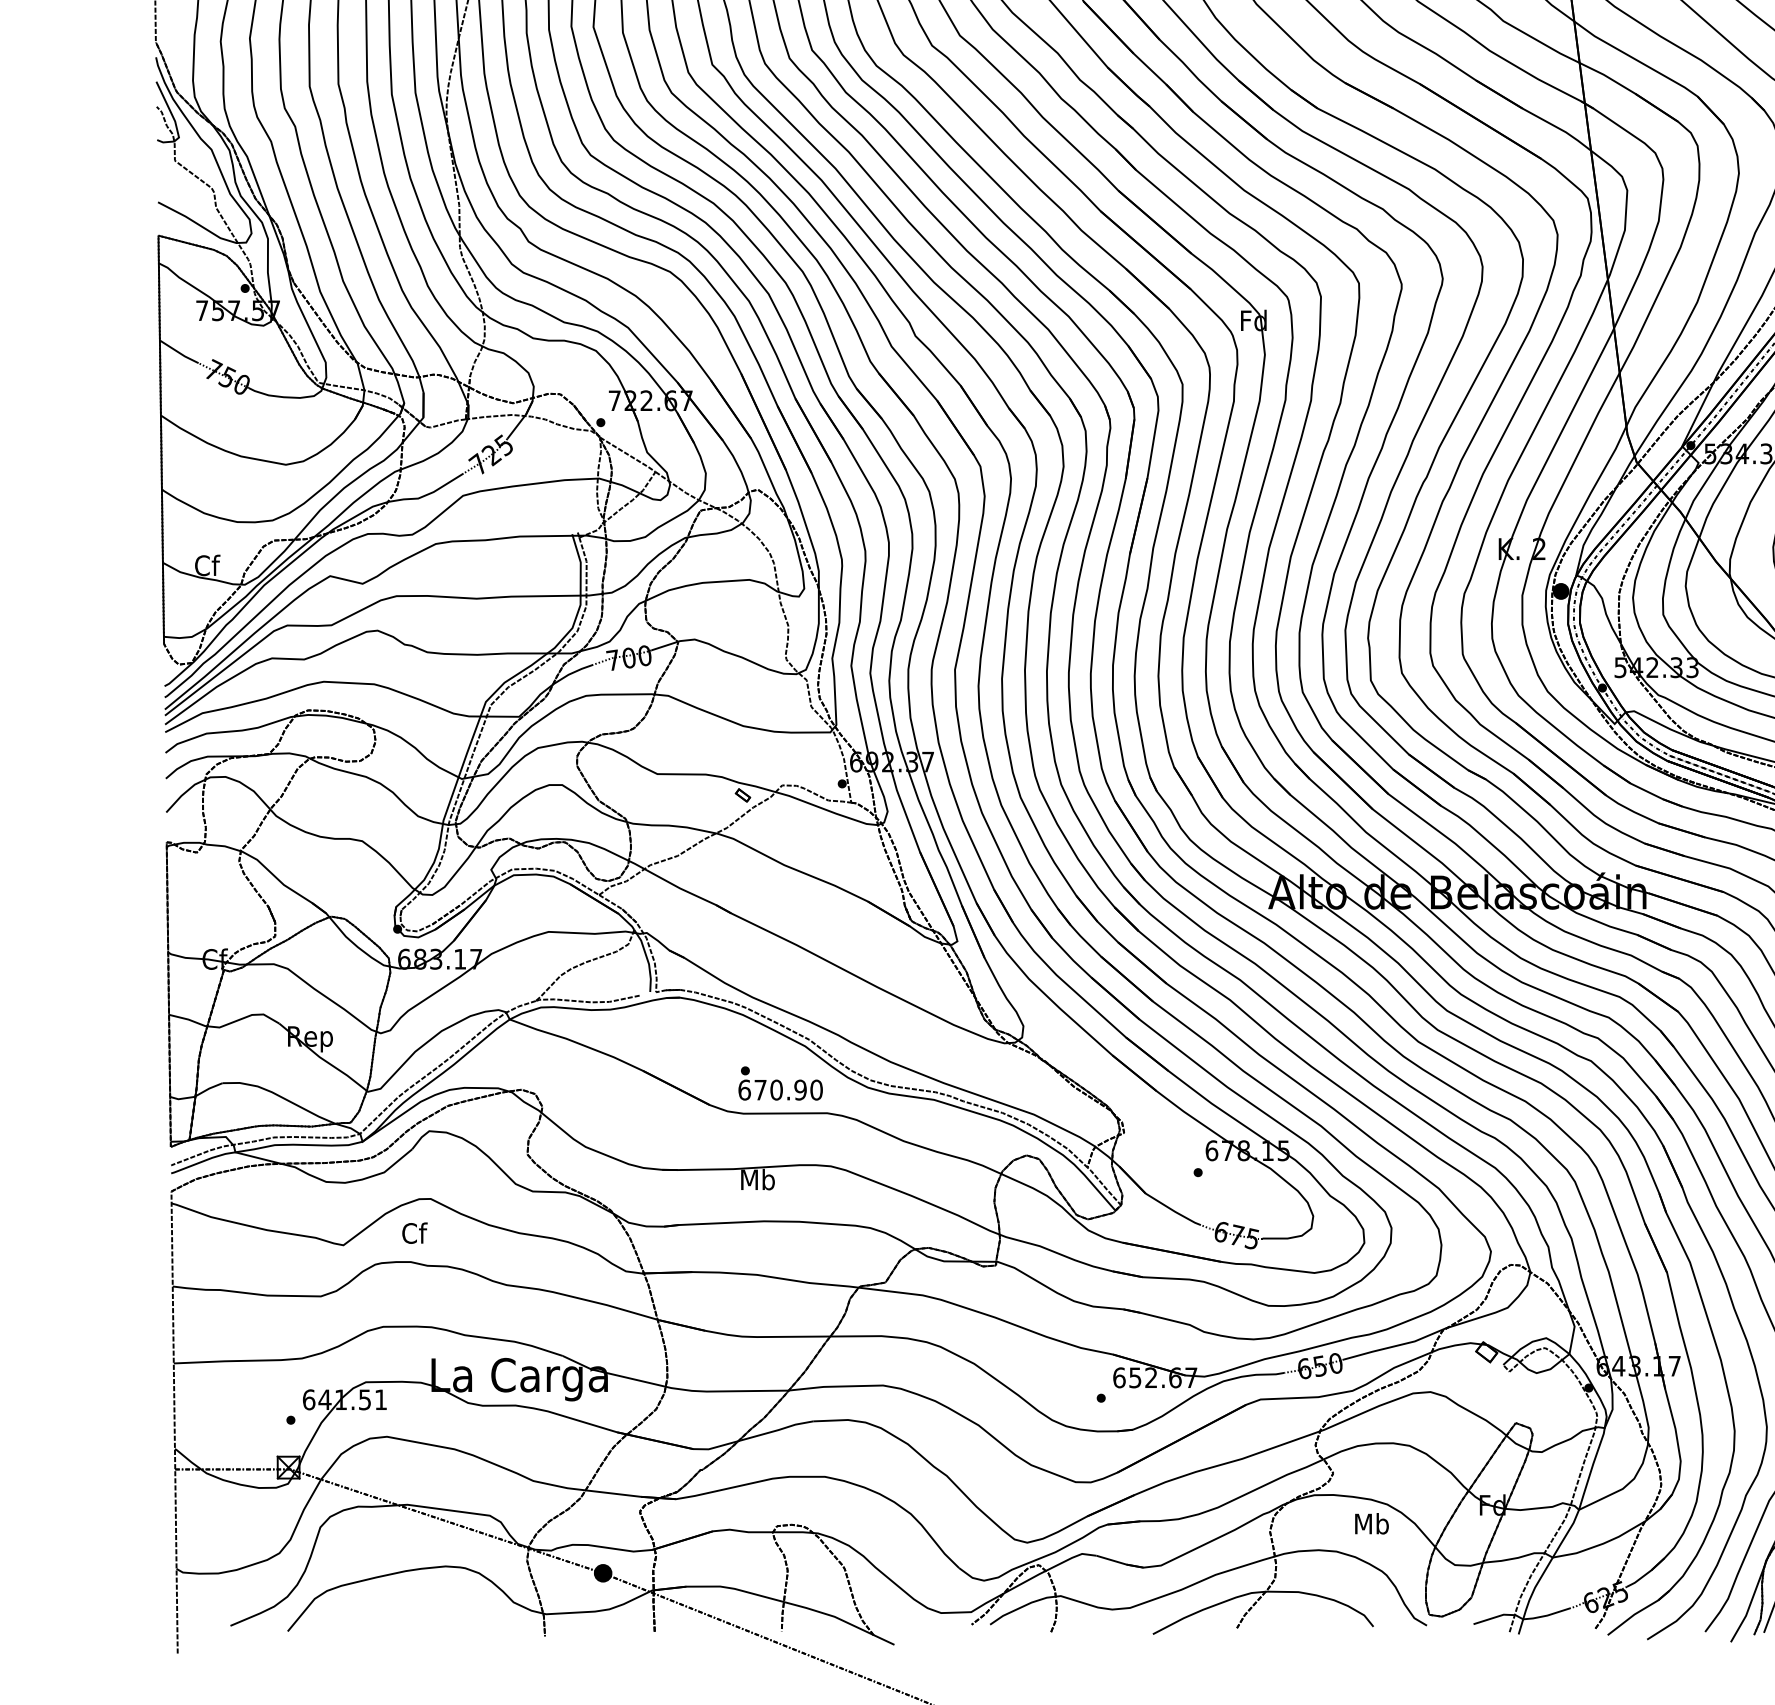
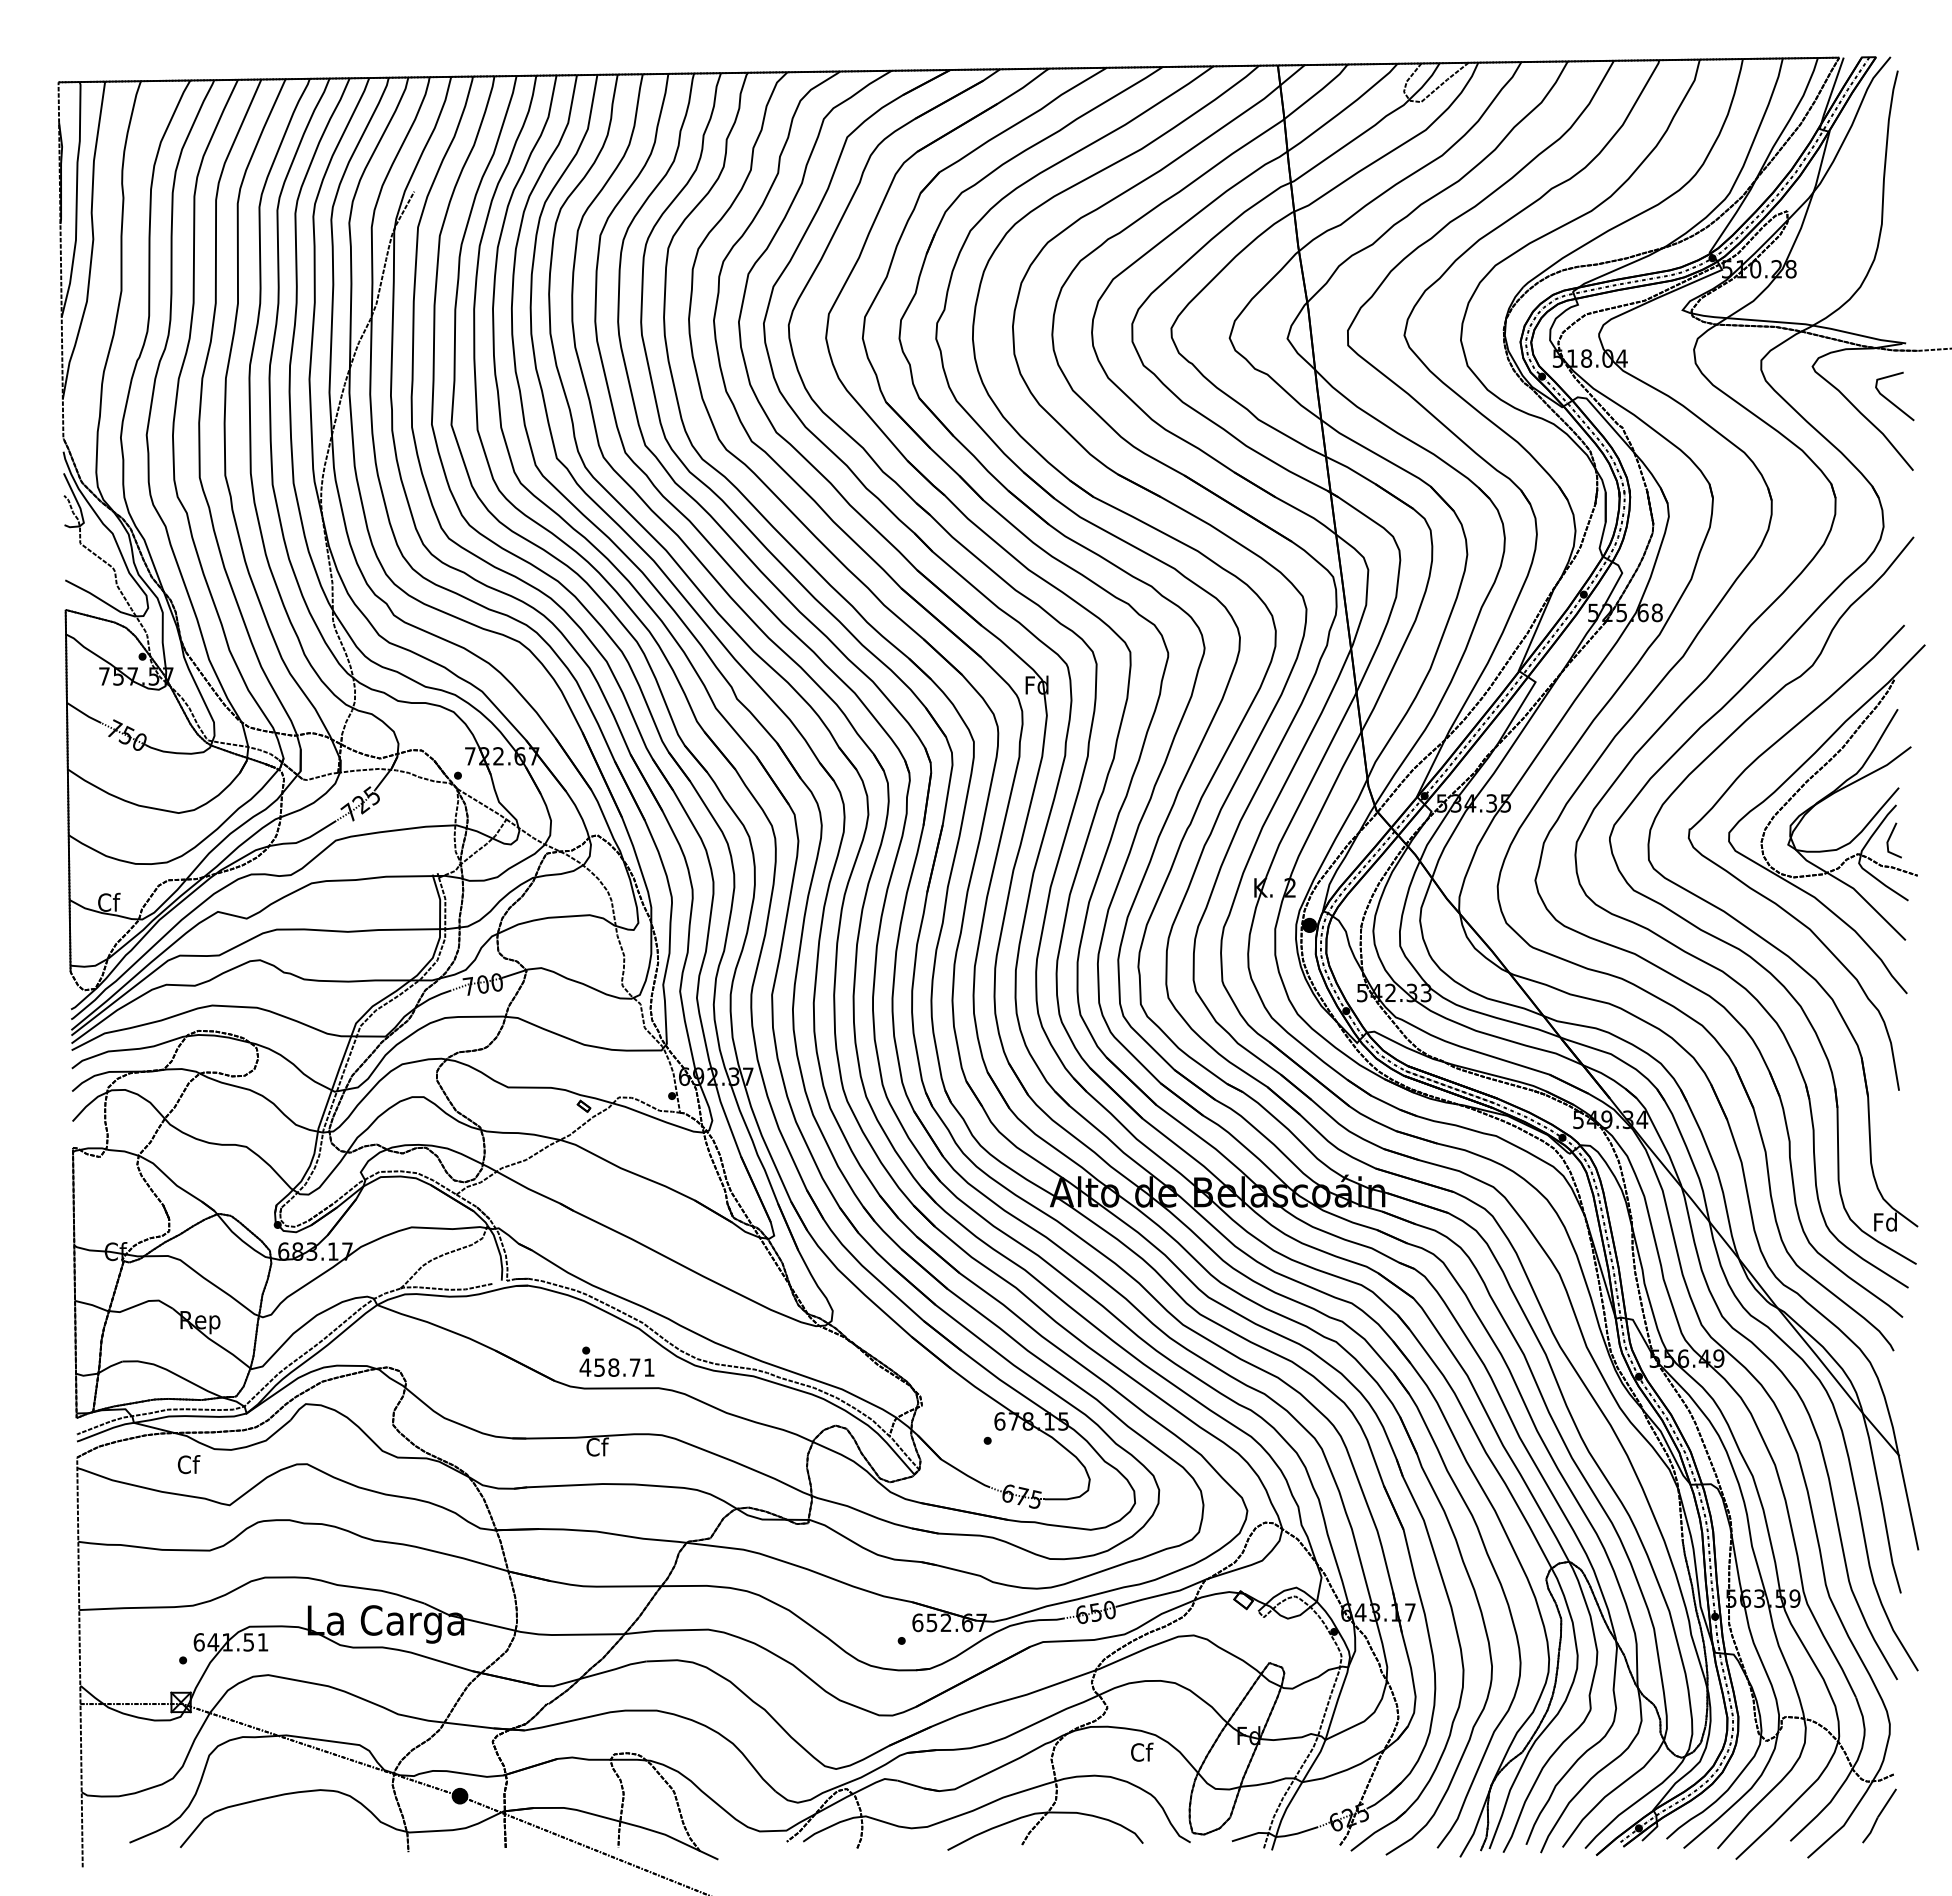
text: (779, 1089) -> (616, 1367), 670.90 -> 458.71
text: (758, 1179) -> (597, 1446), Mb -> Cf
text: (414, 1233) -> (188, 1464), moved
text: (1371, 1522) -> (1141, 1751), Mb -> Cf

